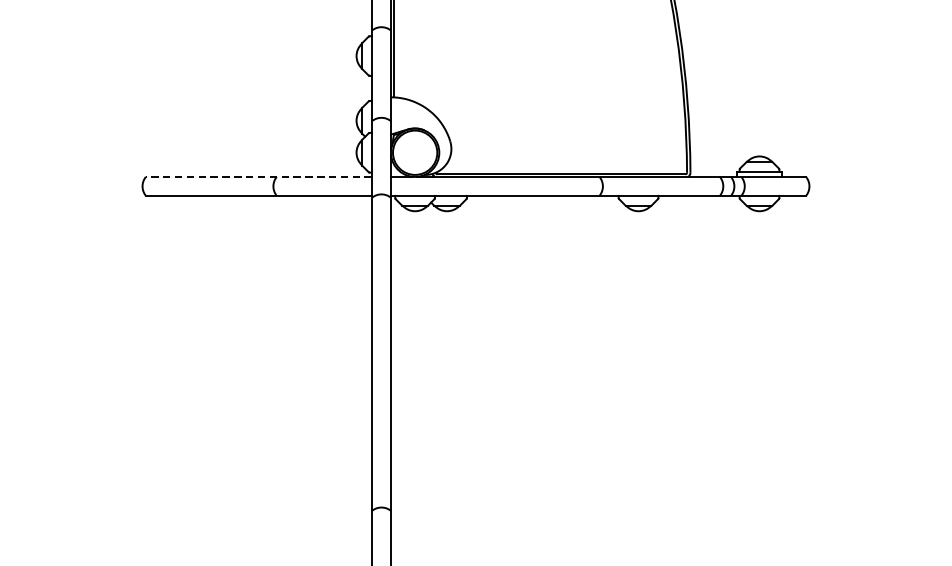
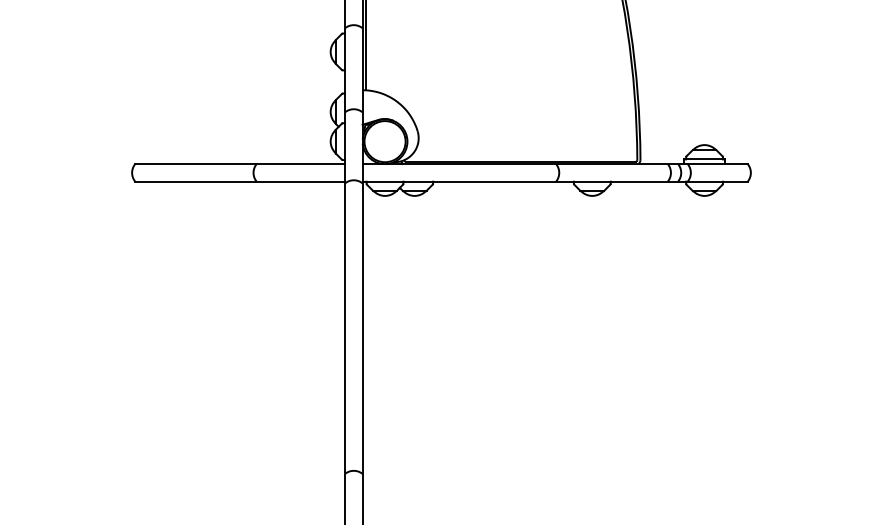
line: (259, 177) -> (240, 164), dashed -> solid

